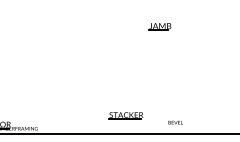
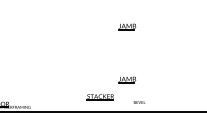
part: (160, 93) -> (127, 79), added

